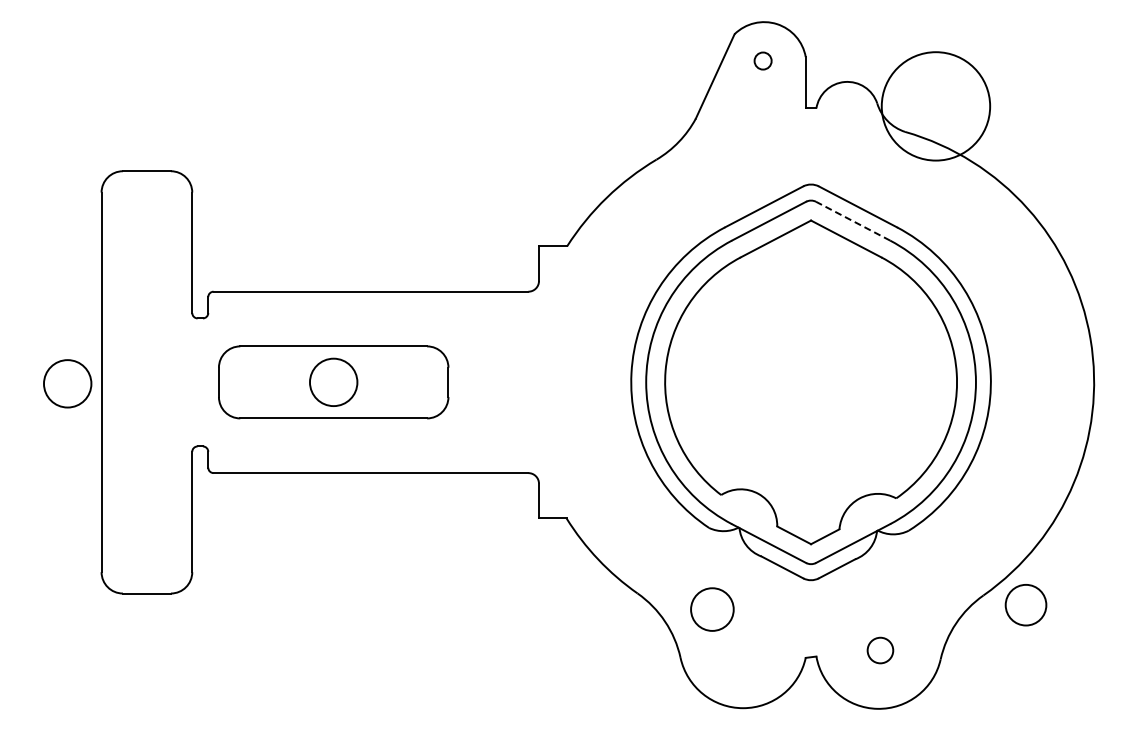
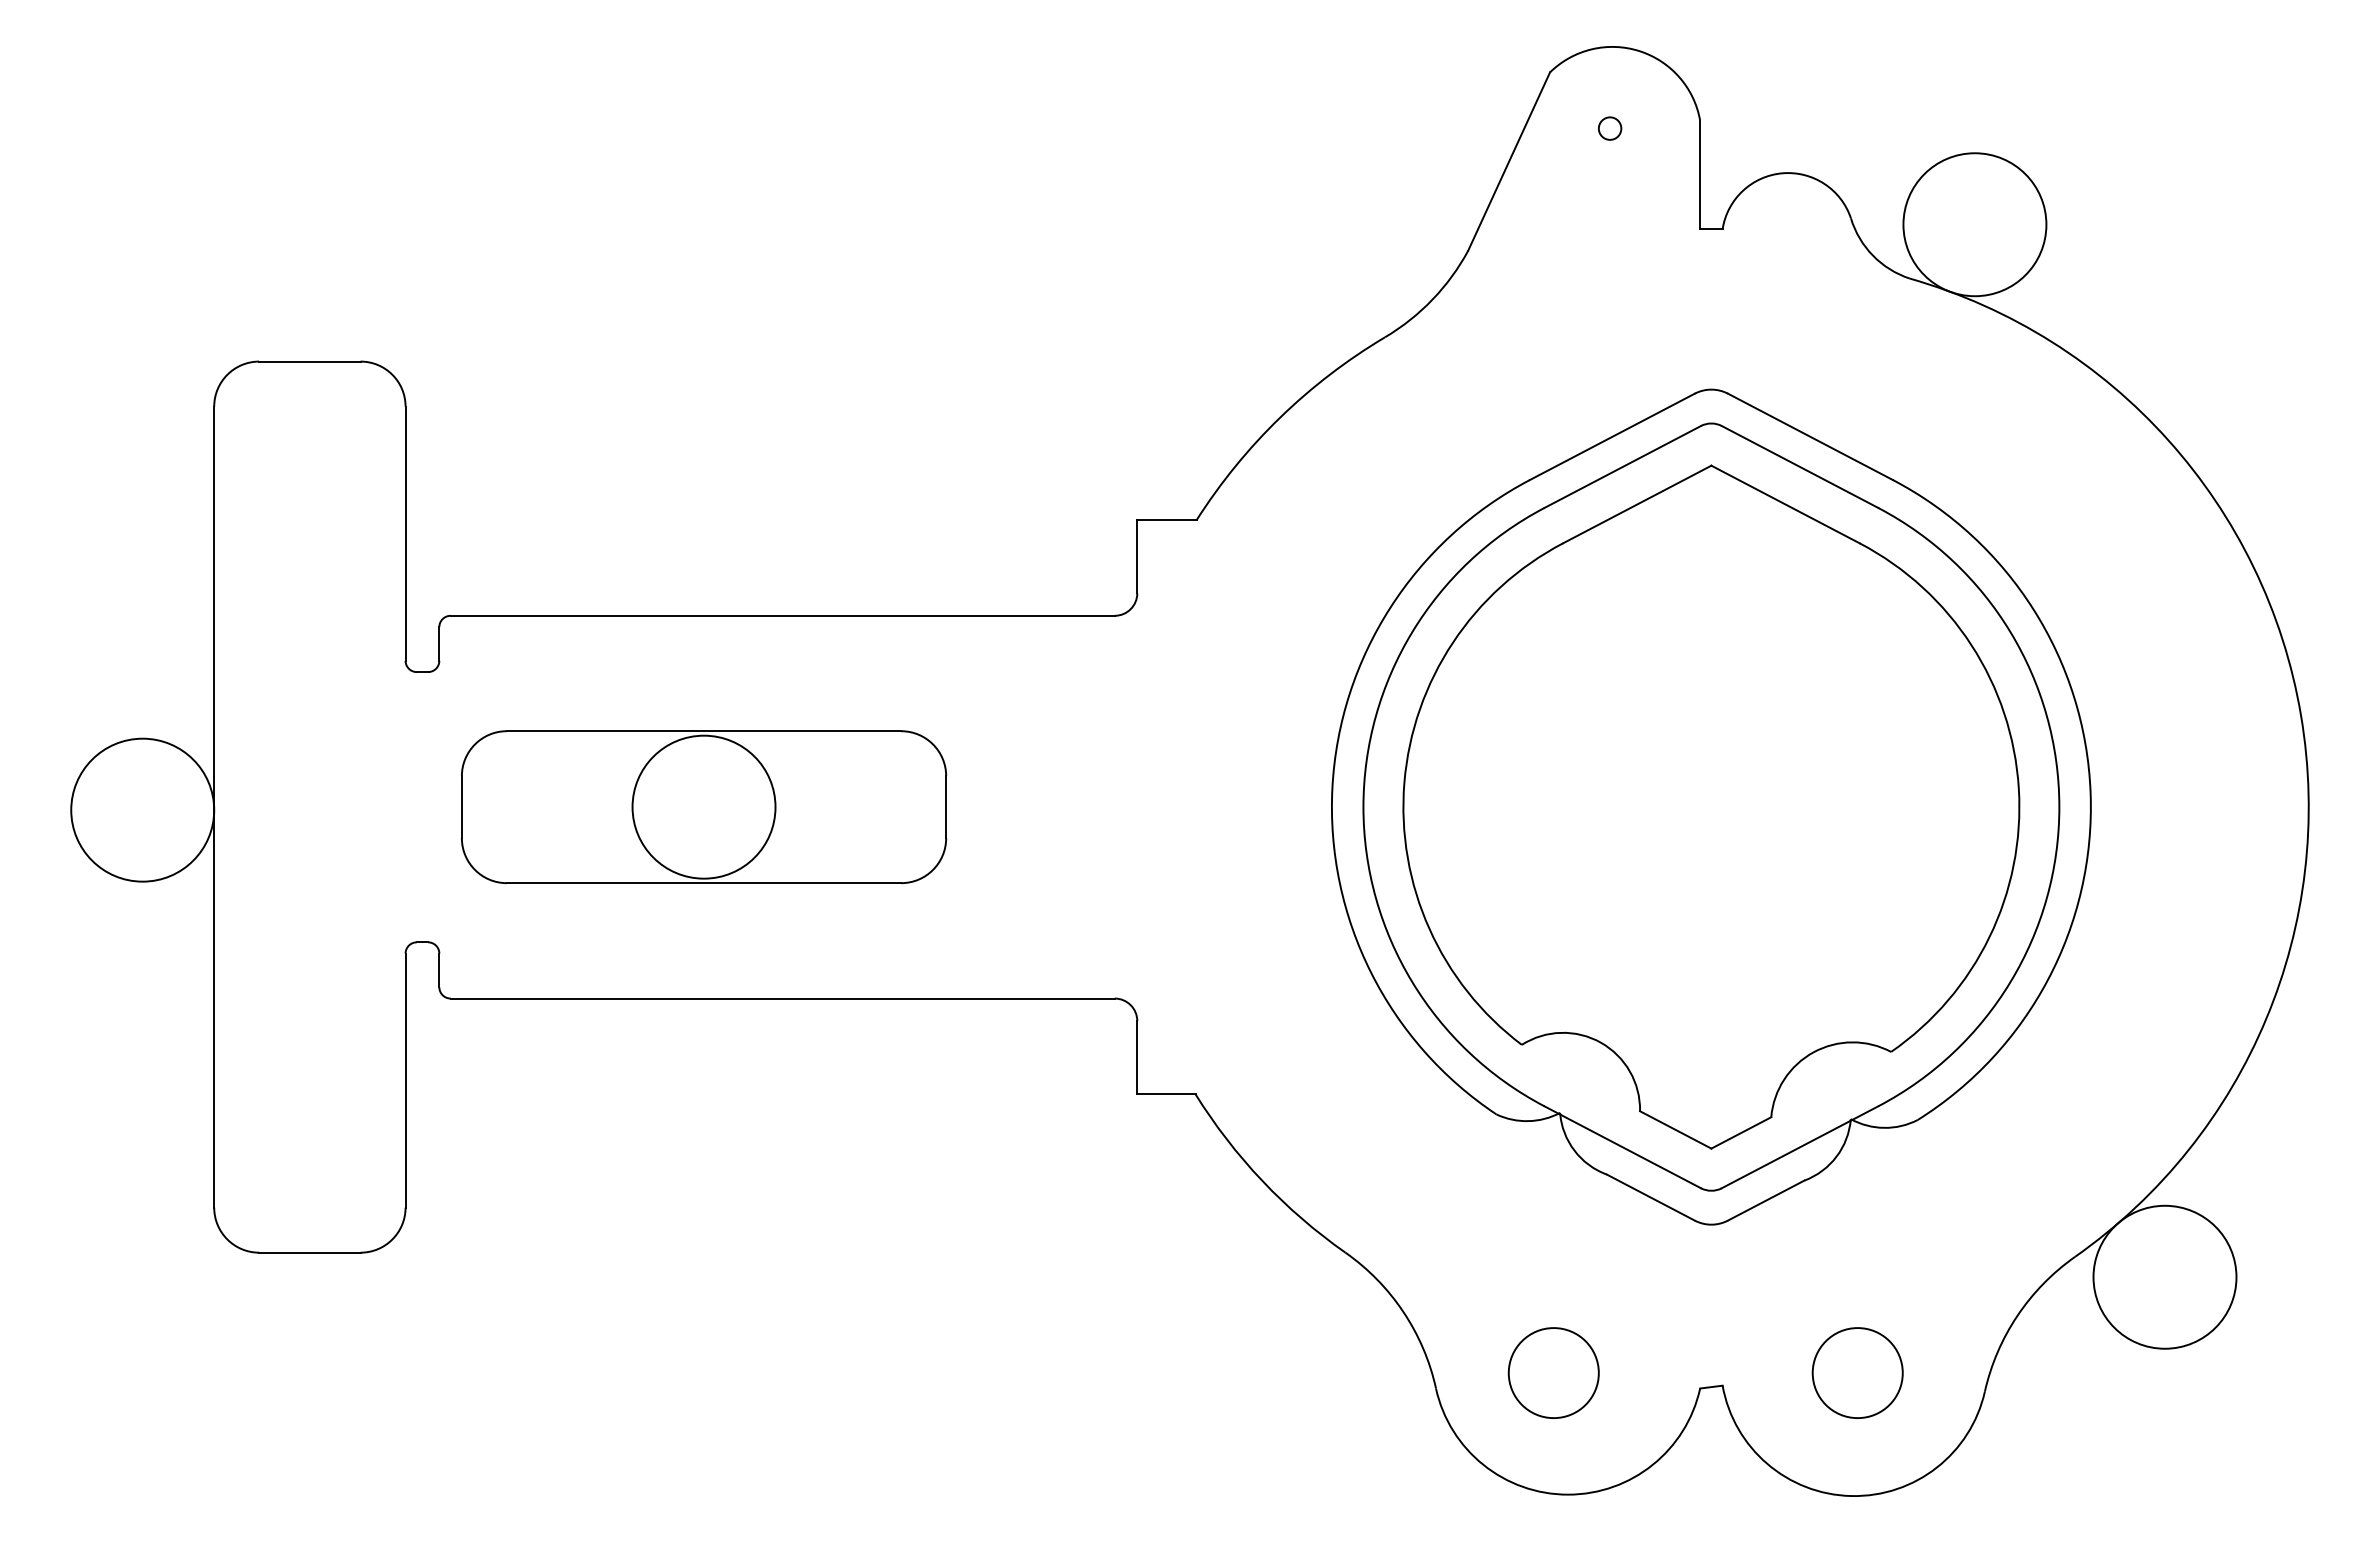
circle: (762, 60) -> (1608, 127), size x0.62
circle: (935, 106) -> (1973, 224), size x0.62
line: (853, 221) -> (1800, 467), dashed -> solid
circle: (333, 382) -> (703, 807), size x1.43
circle: (67, 383) -> (142, 809), size x1.43
circle: (1025, 605) -> (2163, 1277), size x1.67
circle: (712, 609) -> (1554, 1372), moved
circle: (880, 650) -> (1857, 1372), size x1.67

